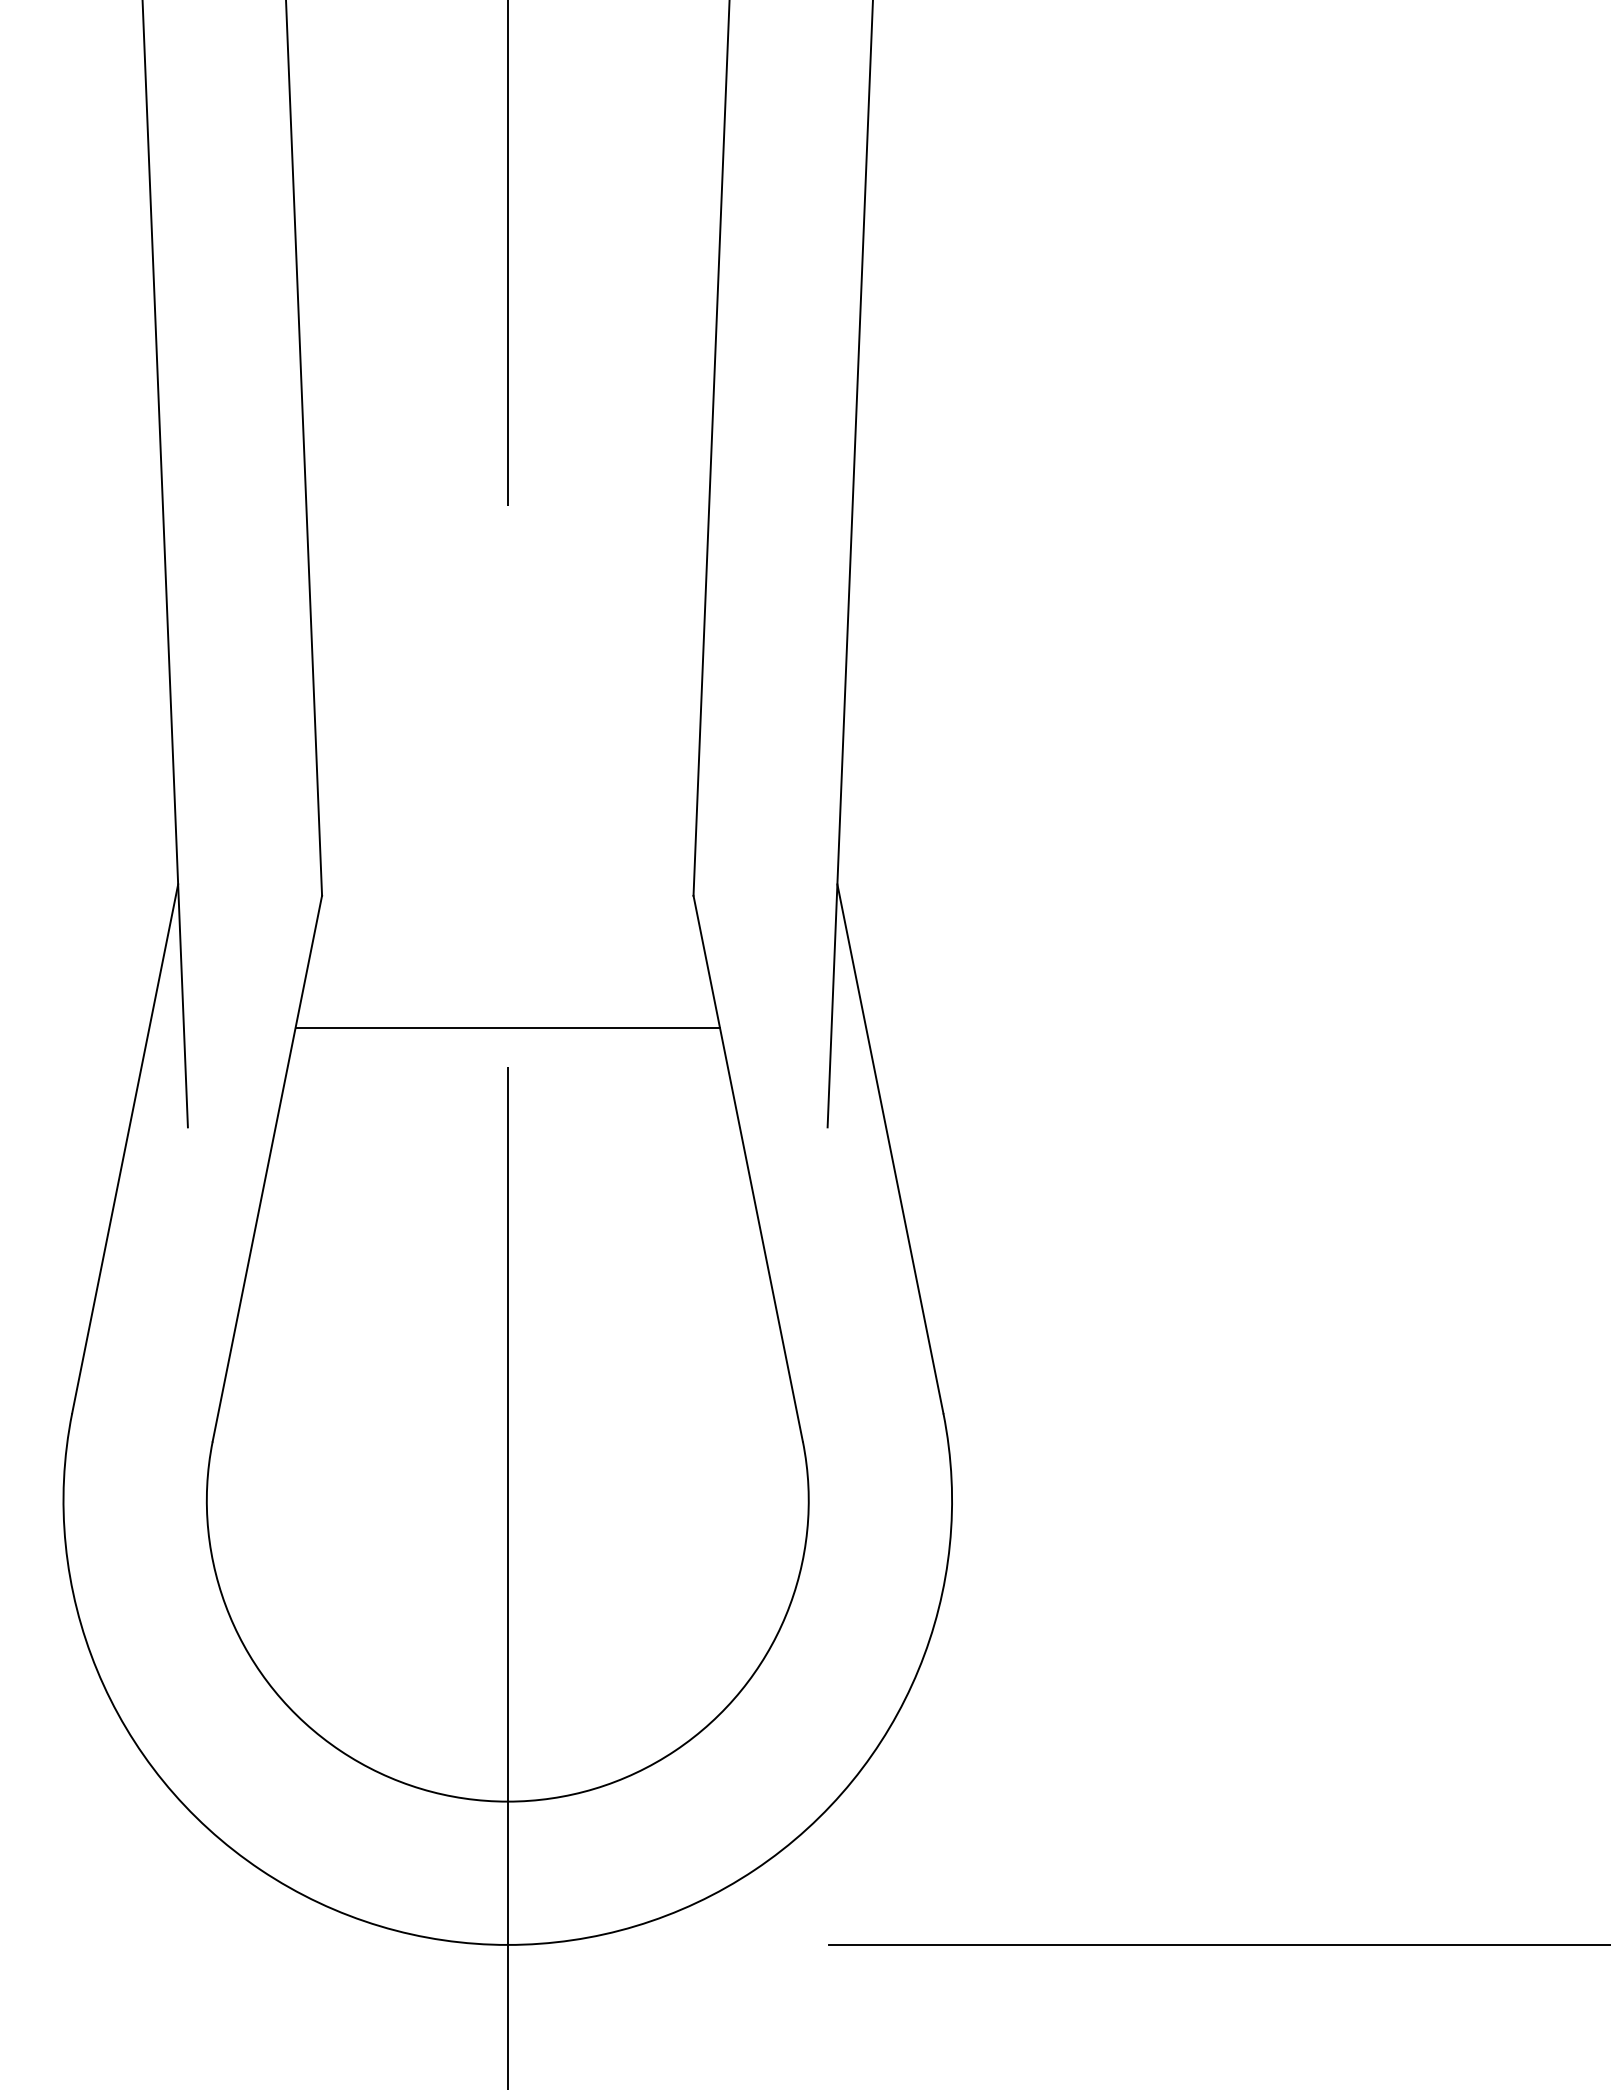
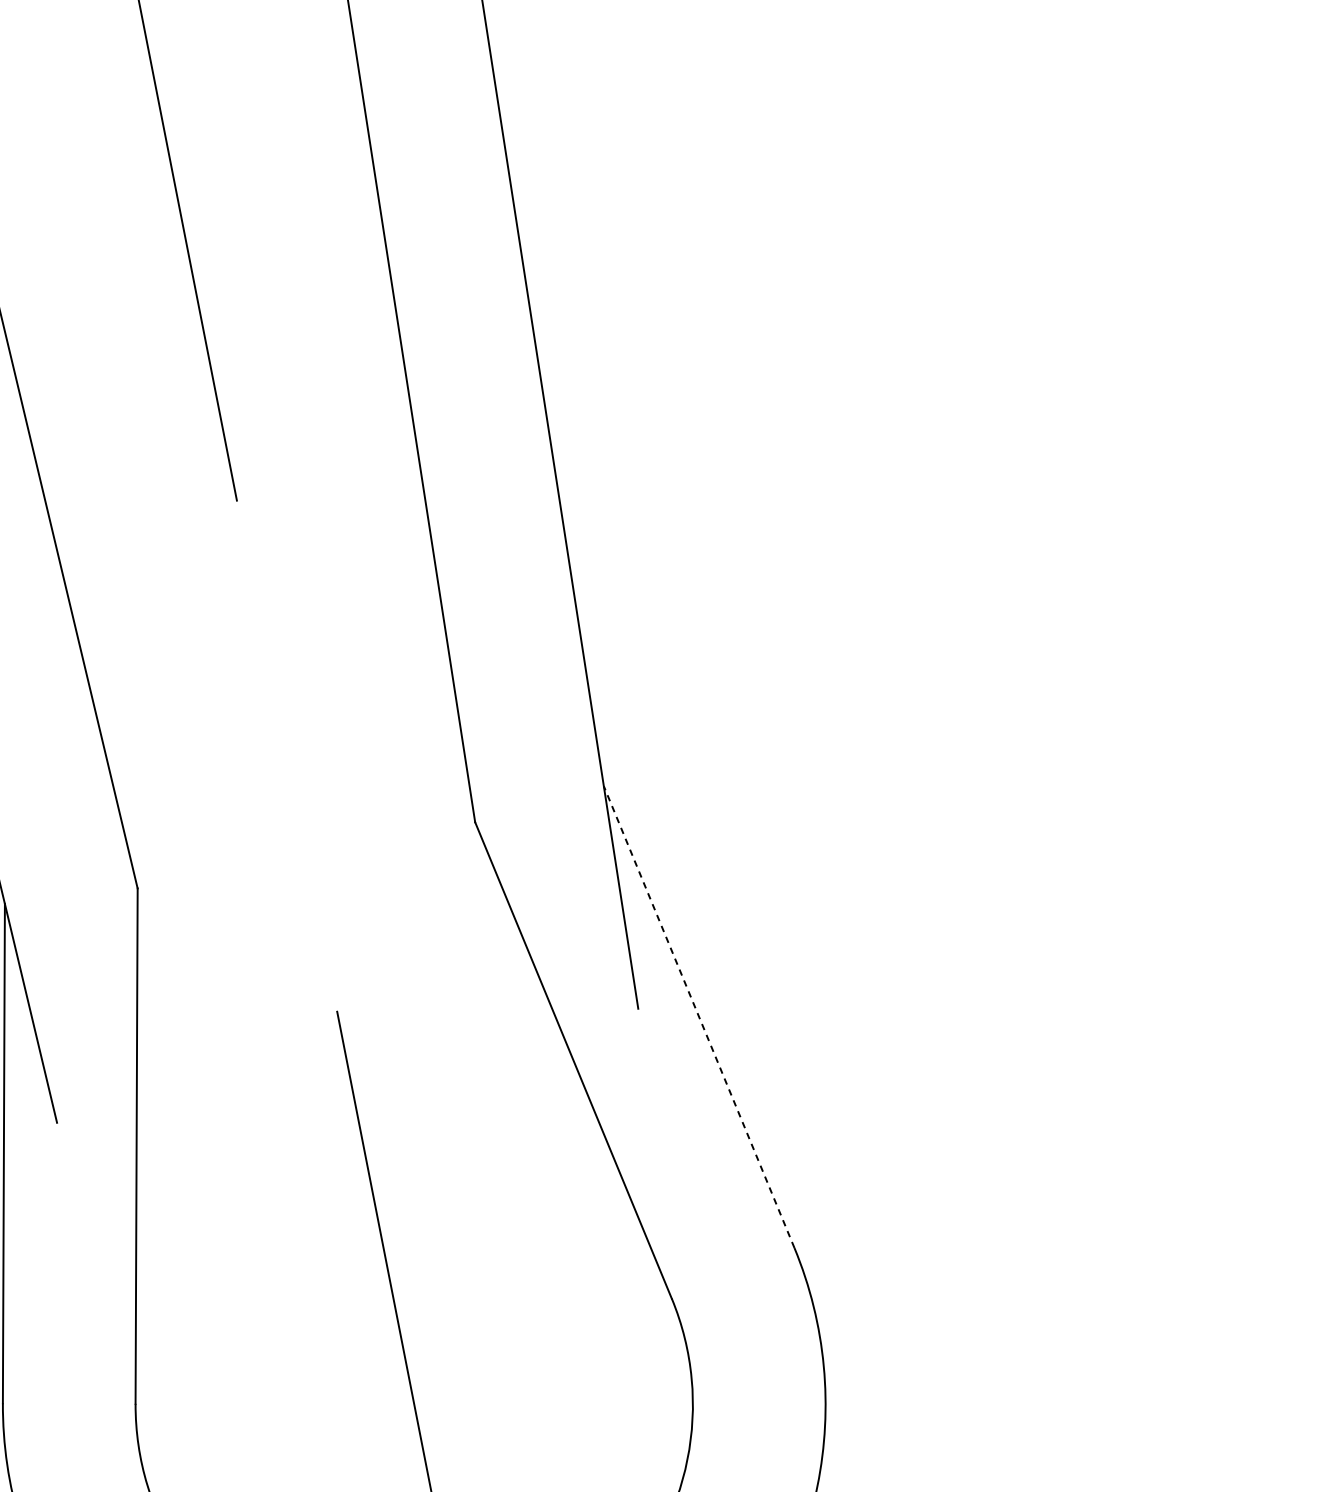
line: (507, 1027) -> (329, 975), removed
line: (890, 1148) -> (699, 1016), solid -> dashed

